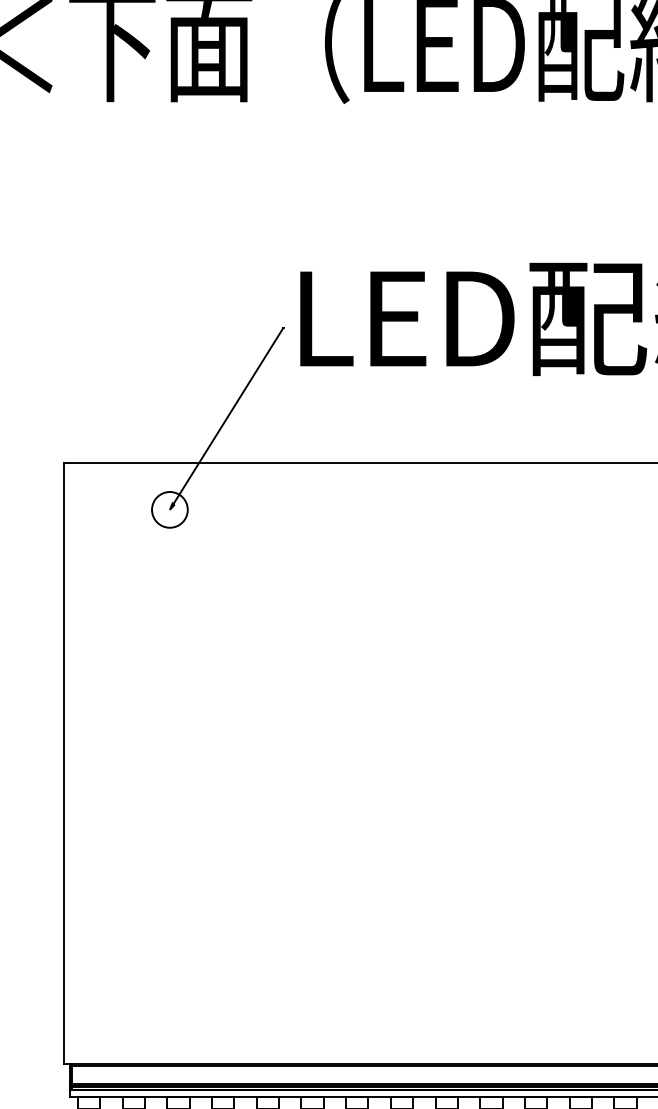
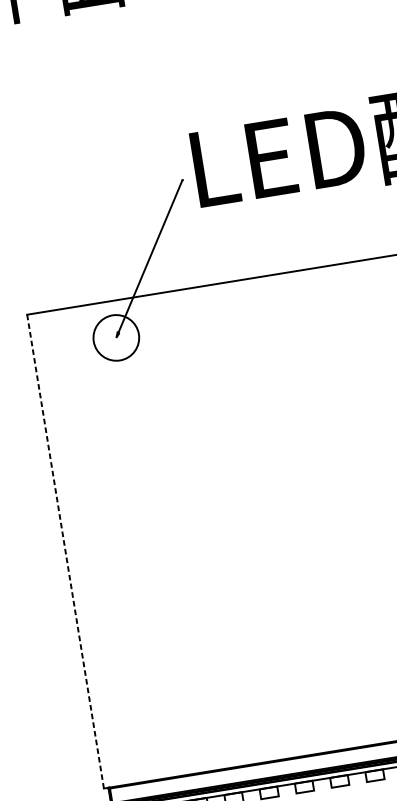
circle: (169, 509) -> (115, 337), size x1.6
line: (64, 764) -> (65, 552), solid -> dashed

